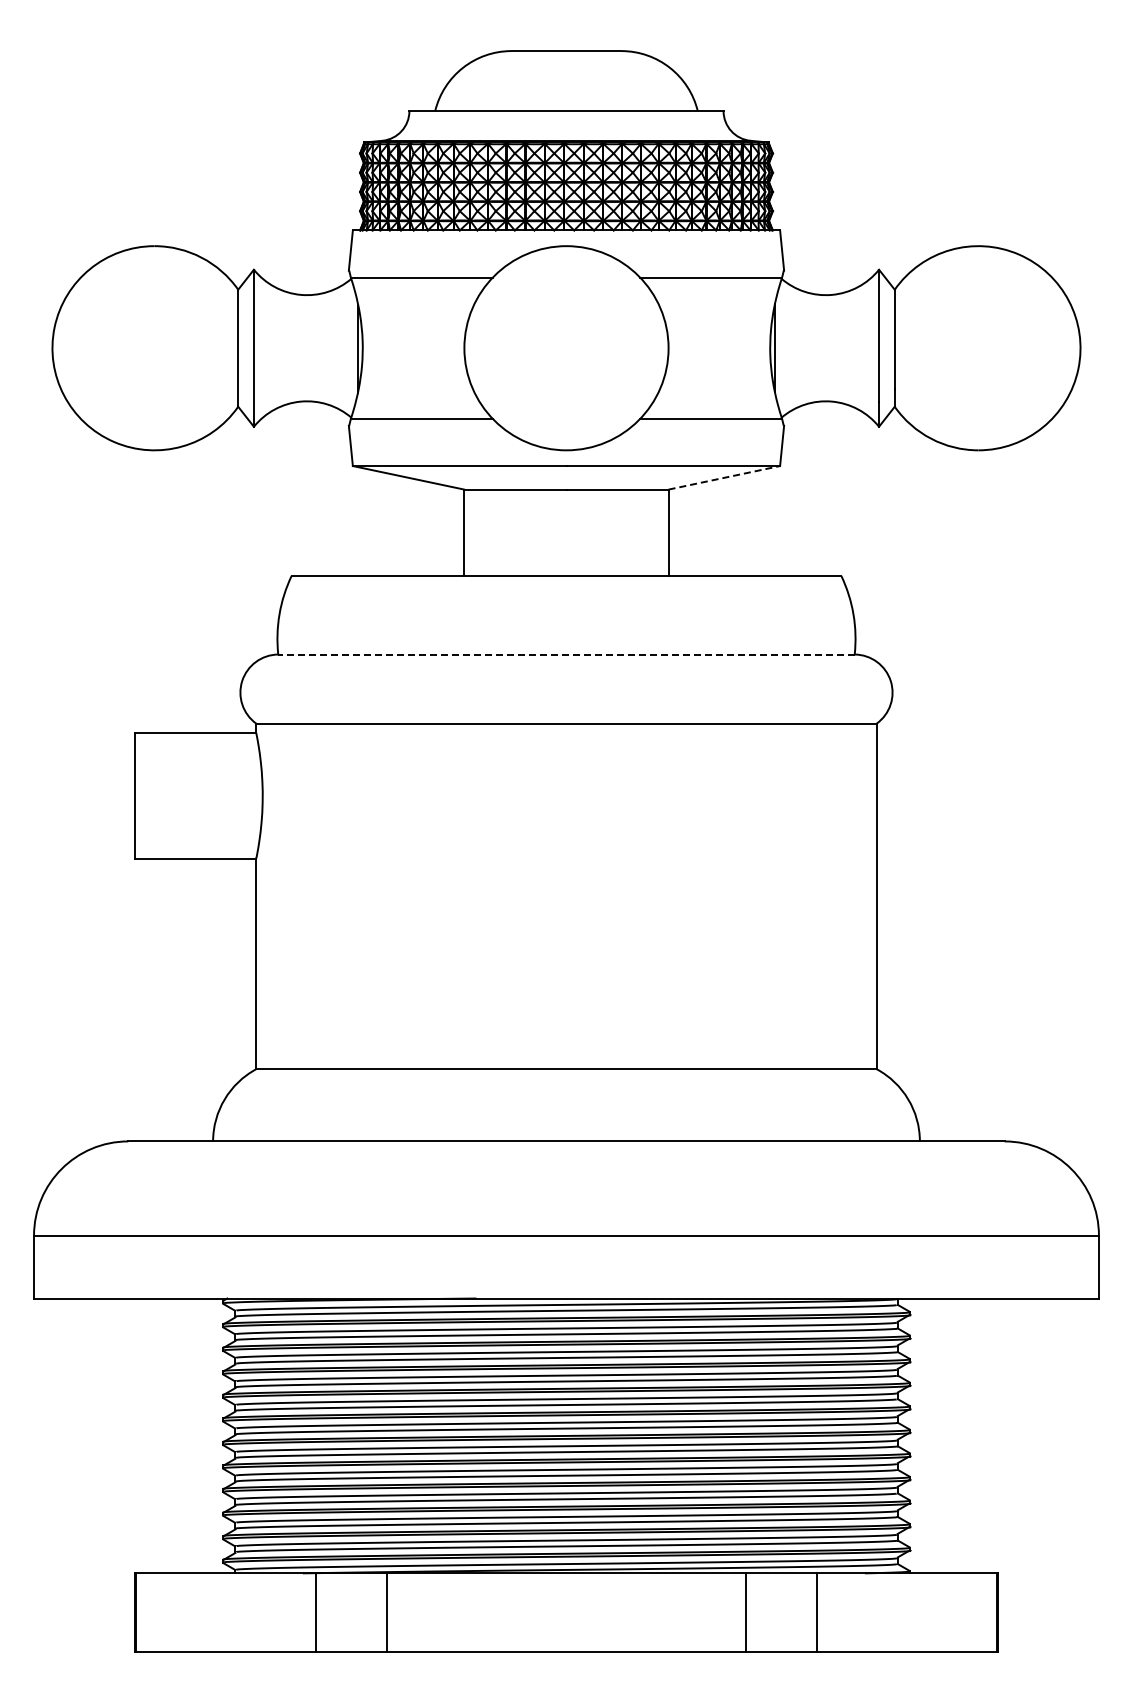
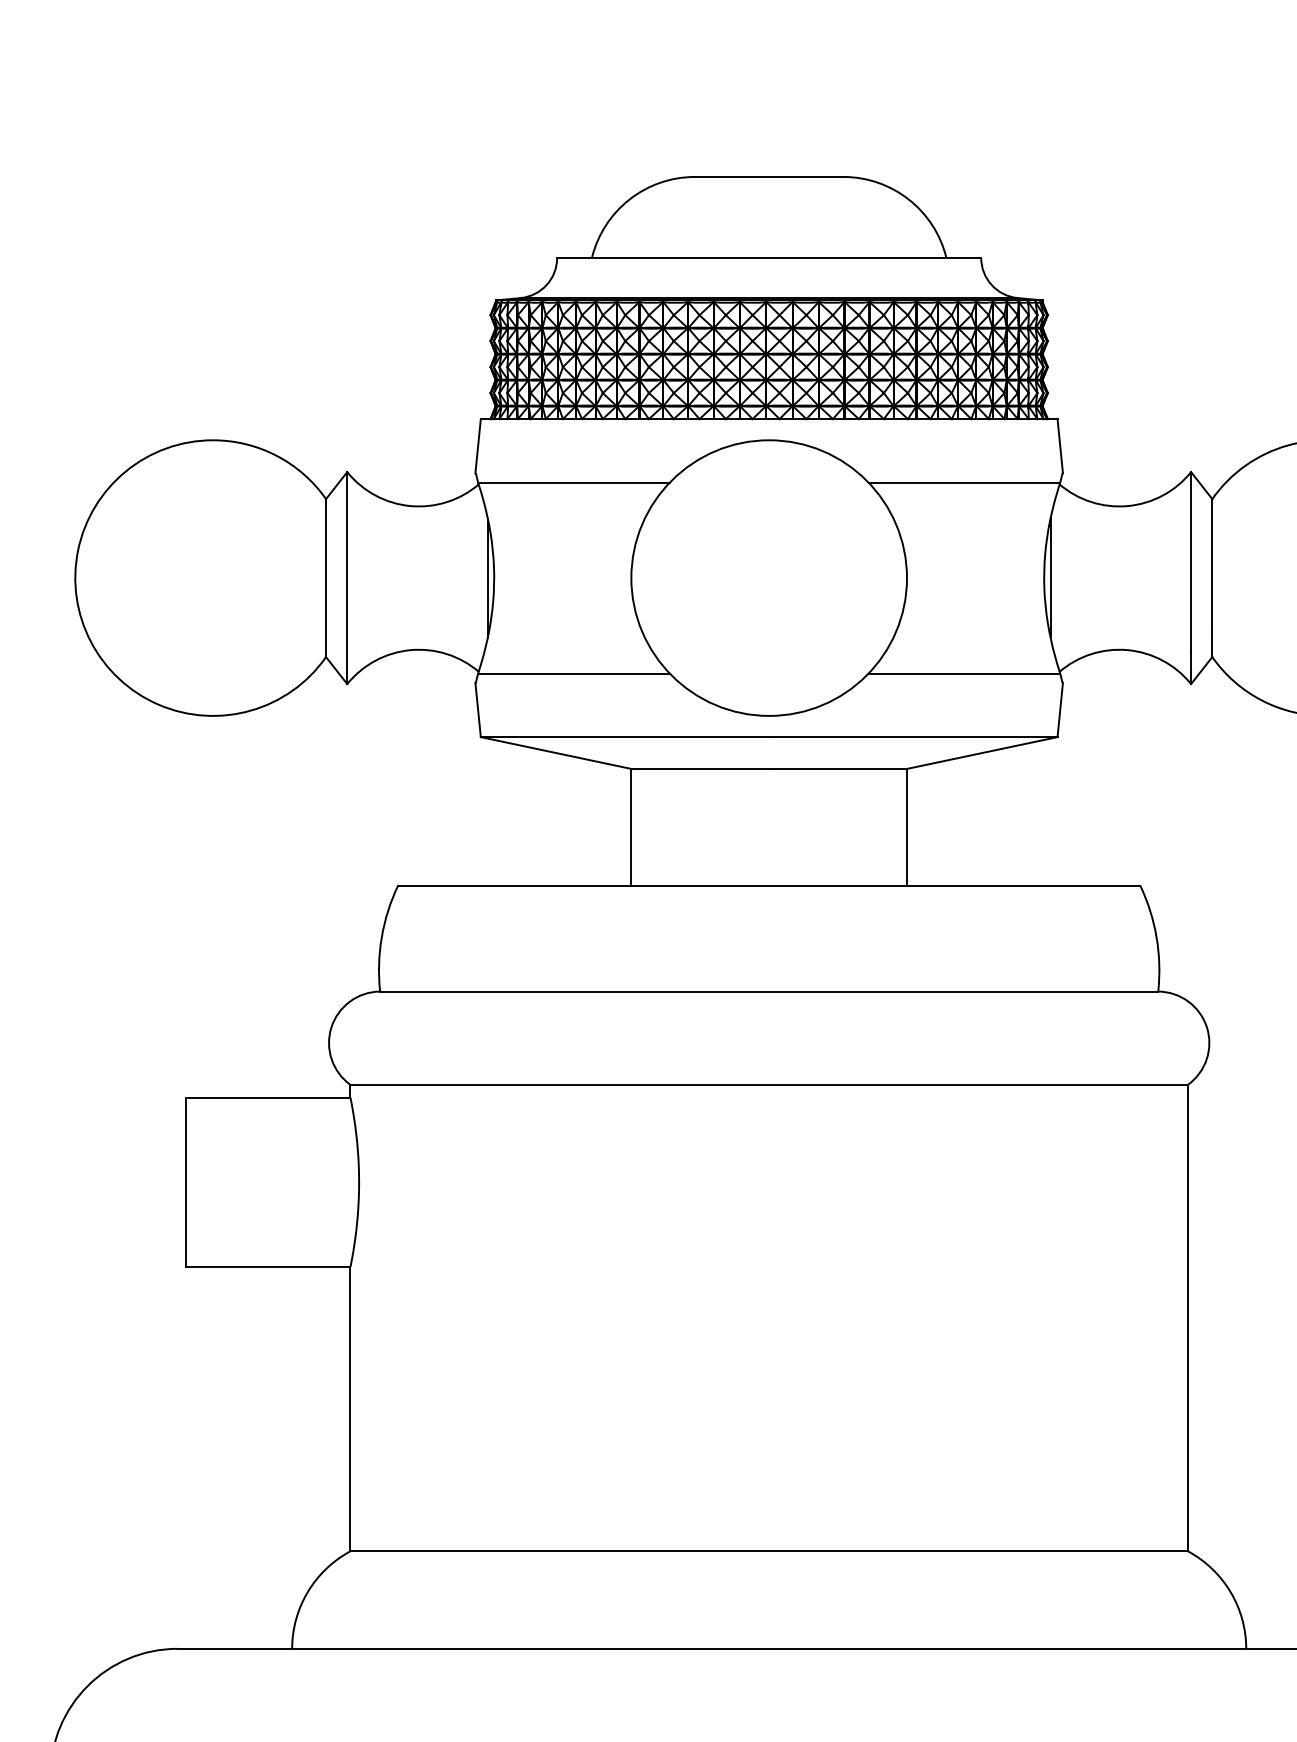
line: (724, 477) -> (982, 752), dashed -> solid
line: (565, 654) -> (767, 991), dashed -> solid

